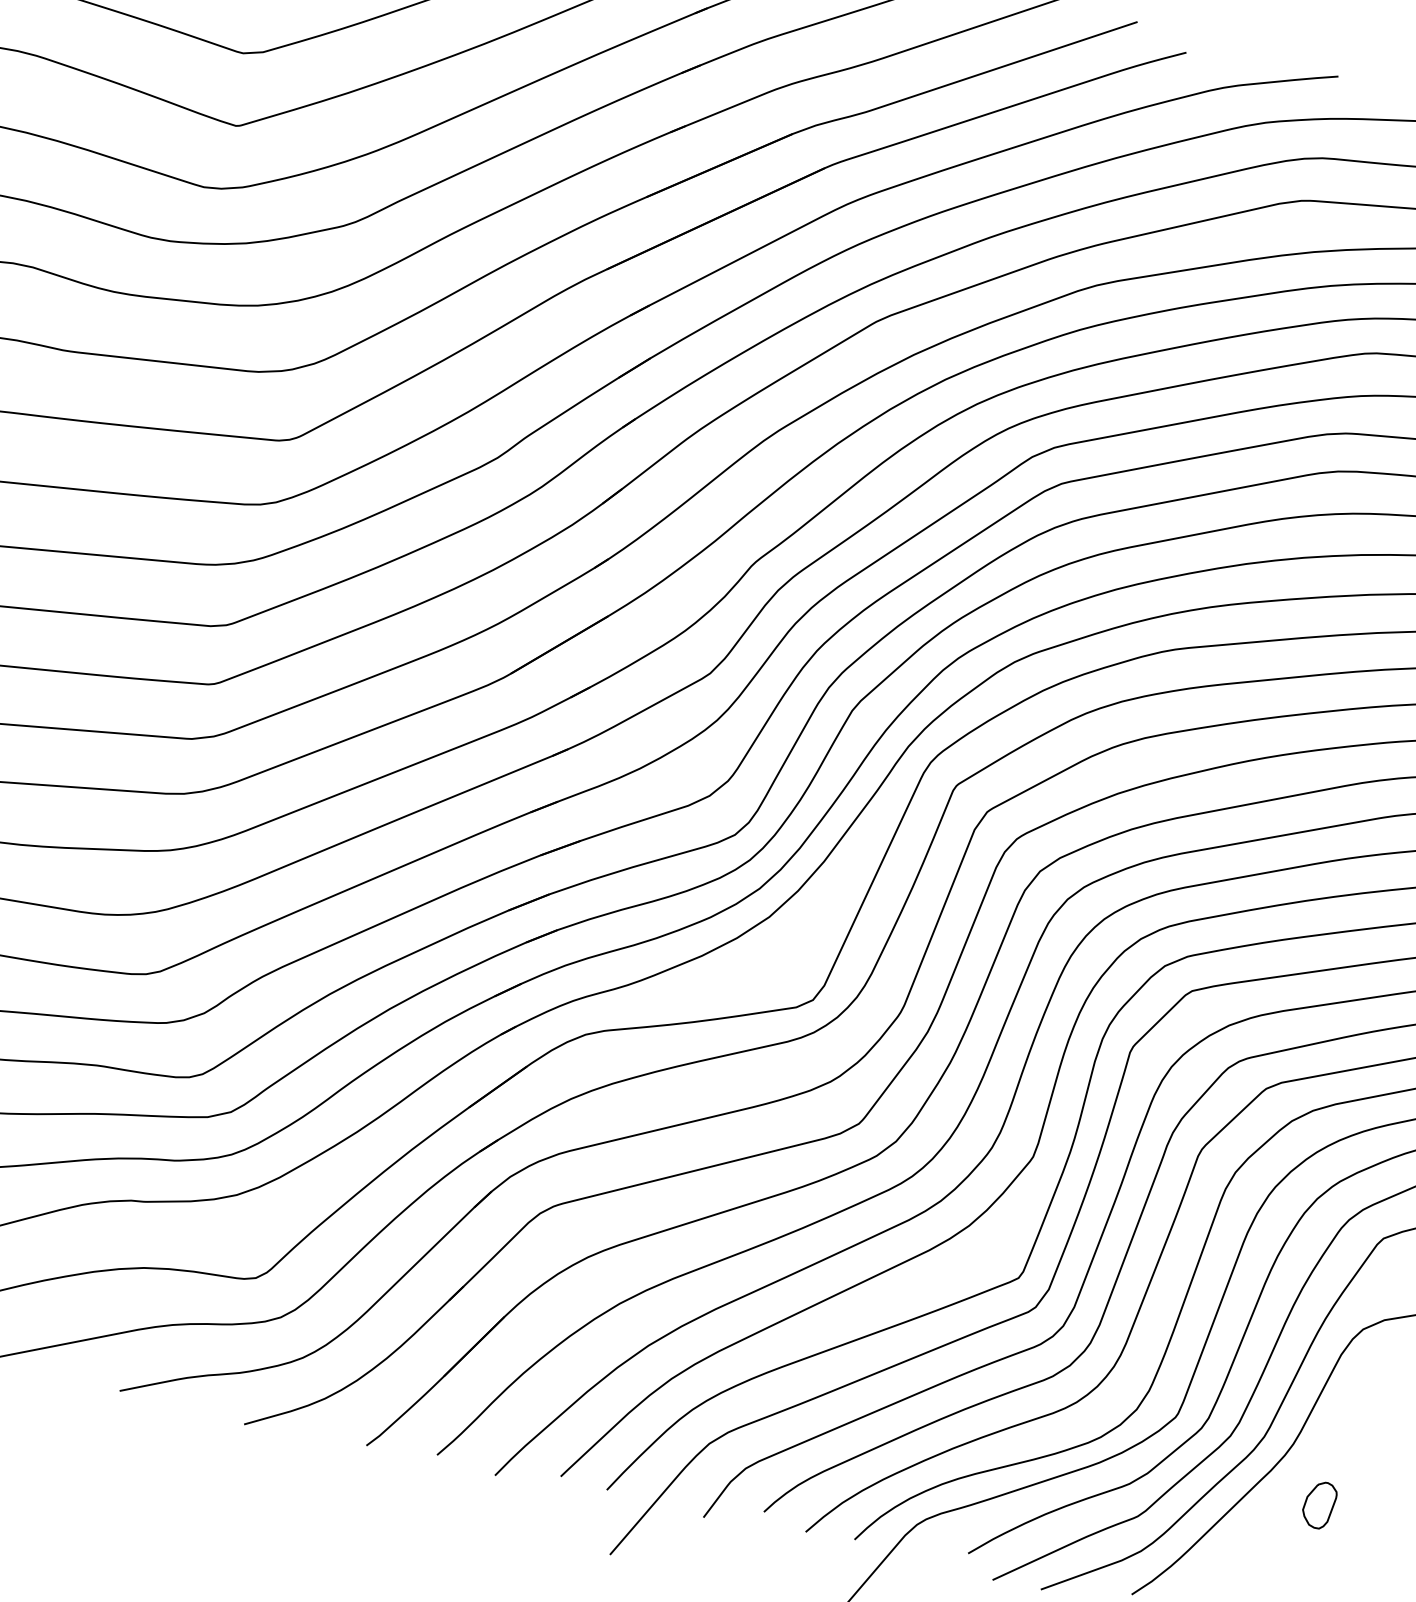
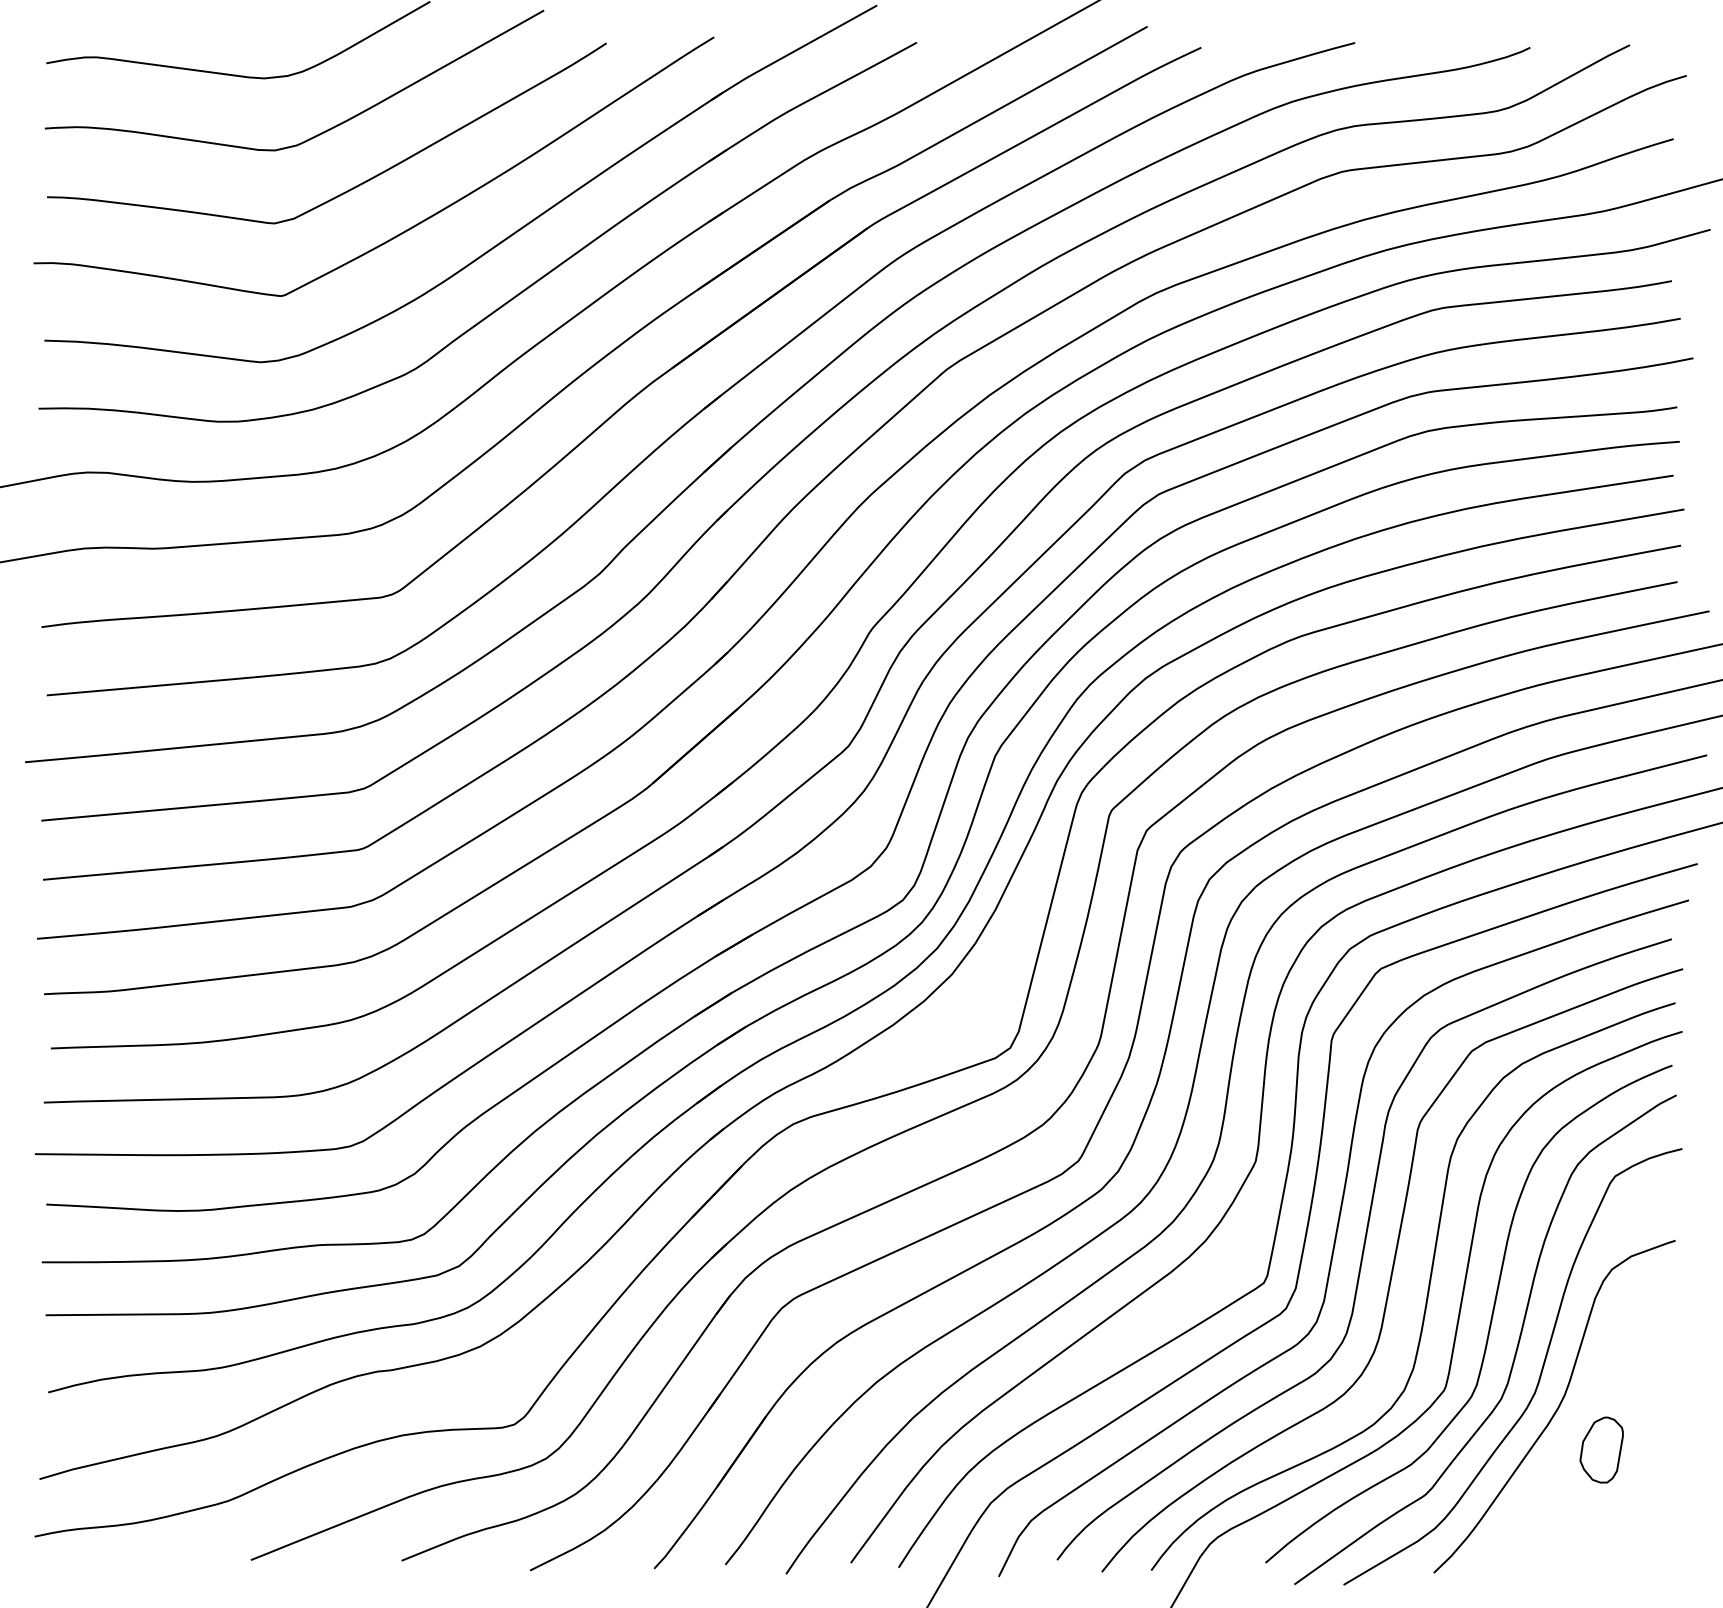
part: (1319, 1505) -> (1601, 1450), size x1.4

